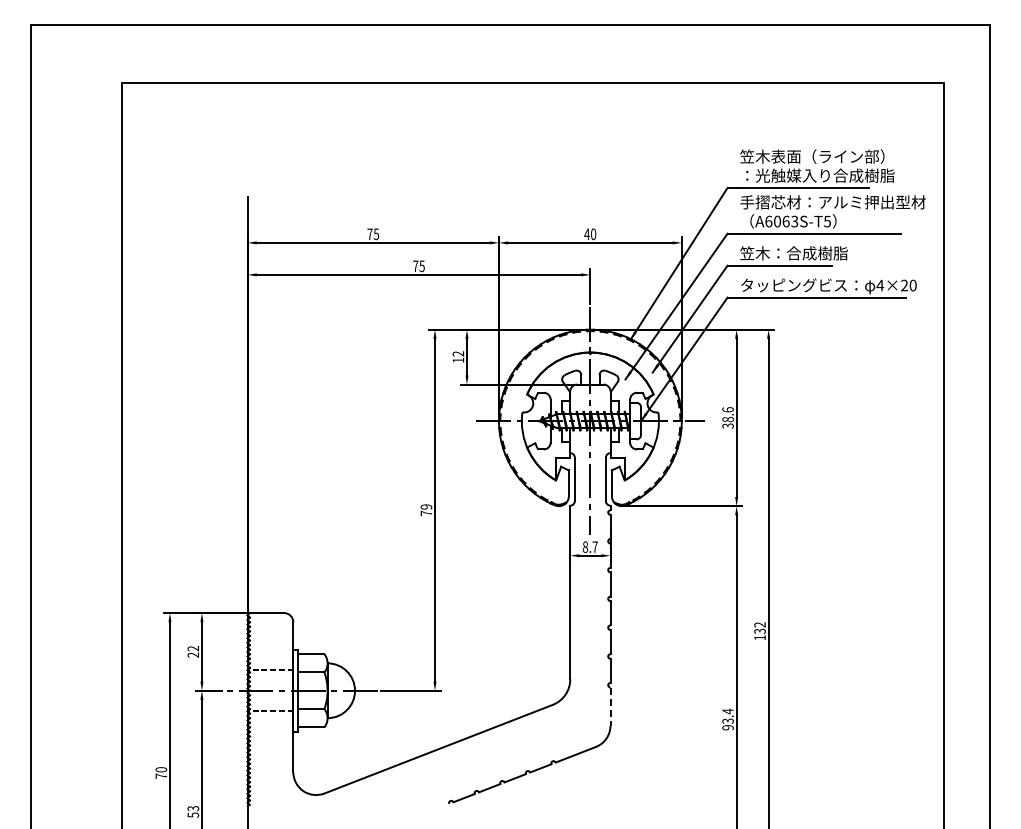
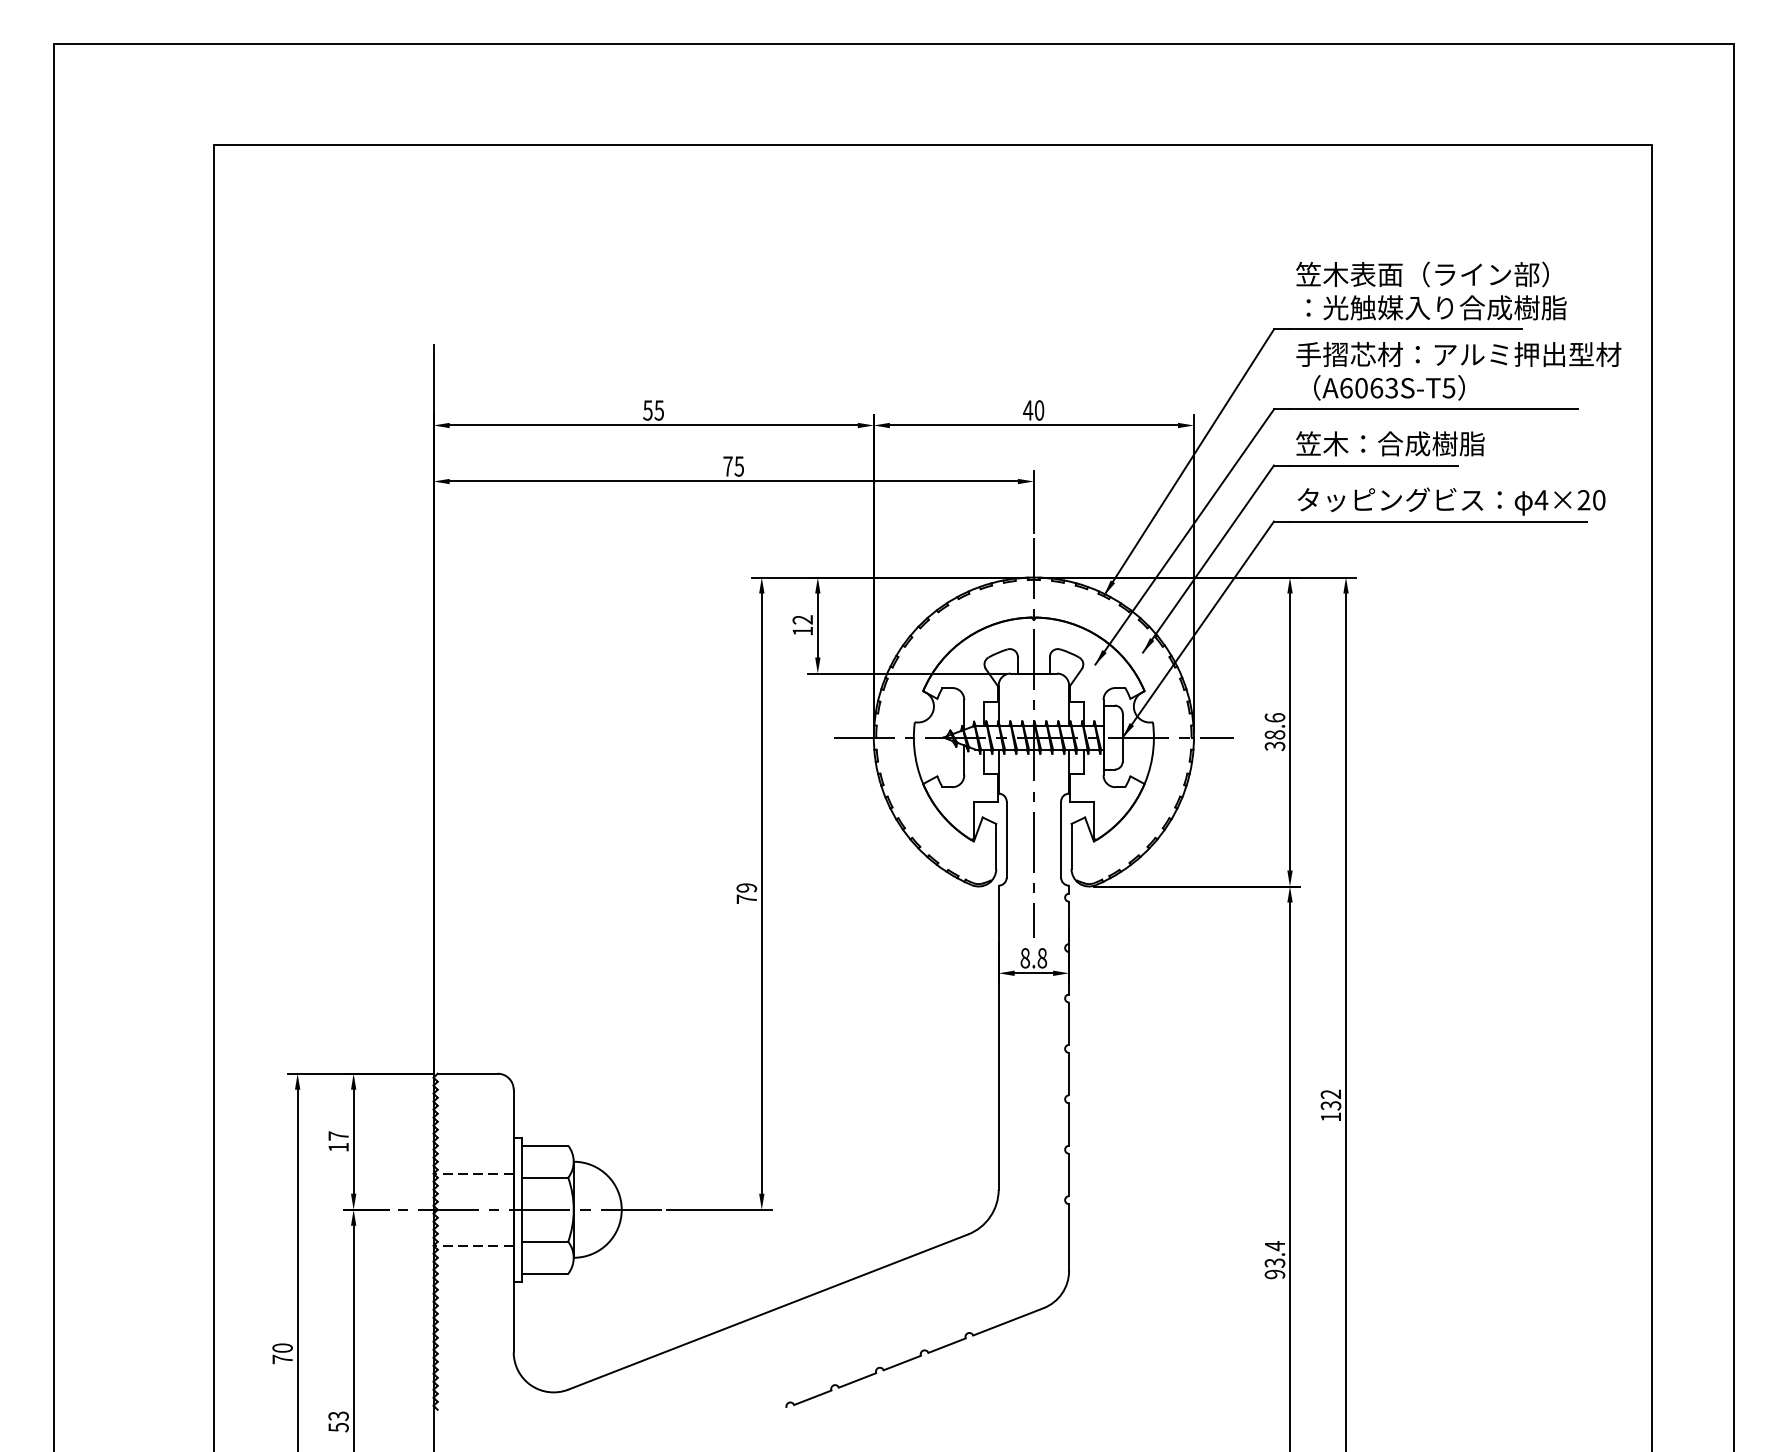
text: (369, 234) -> (647, 410), 75 -> 55
text: (594, 546) -> (1041, 957), 8.7 -> 8.8
text: (192, 651) -> (337, 1141), 22 -> 17
line: (610, 707) -> (1069, 1239), dashed -> solid

